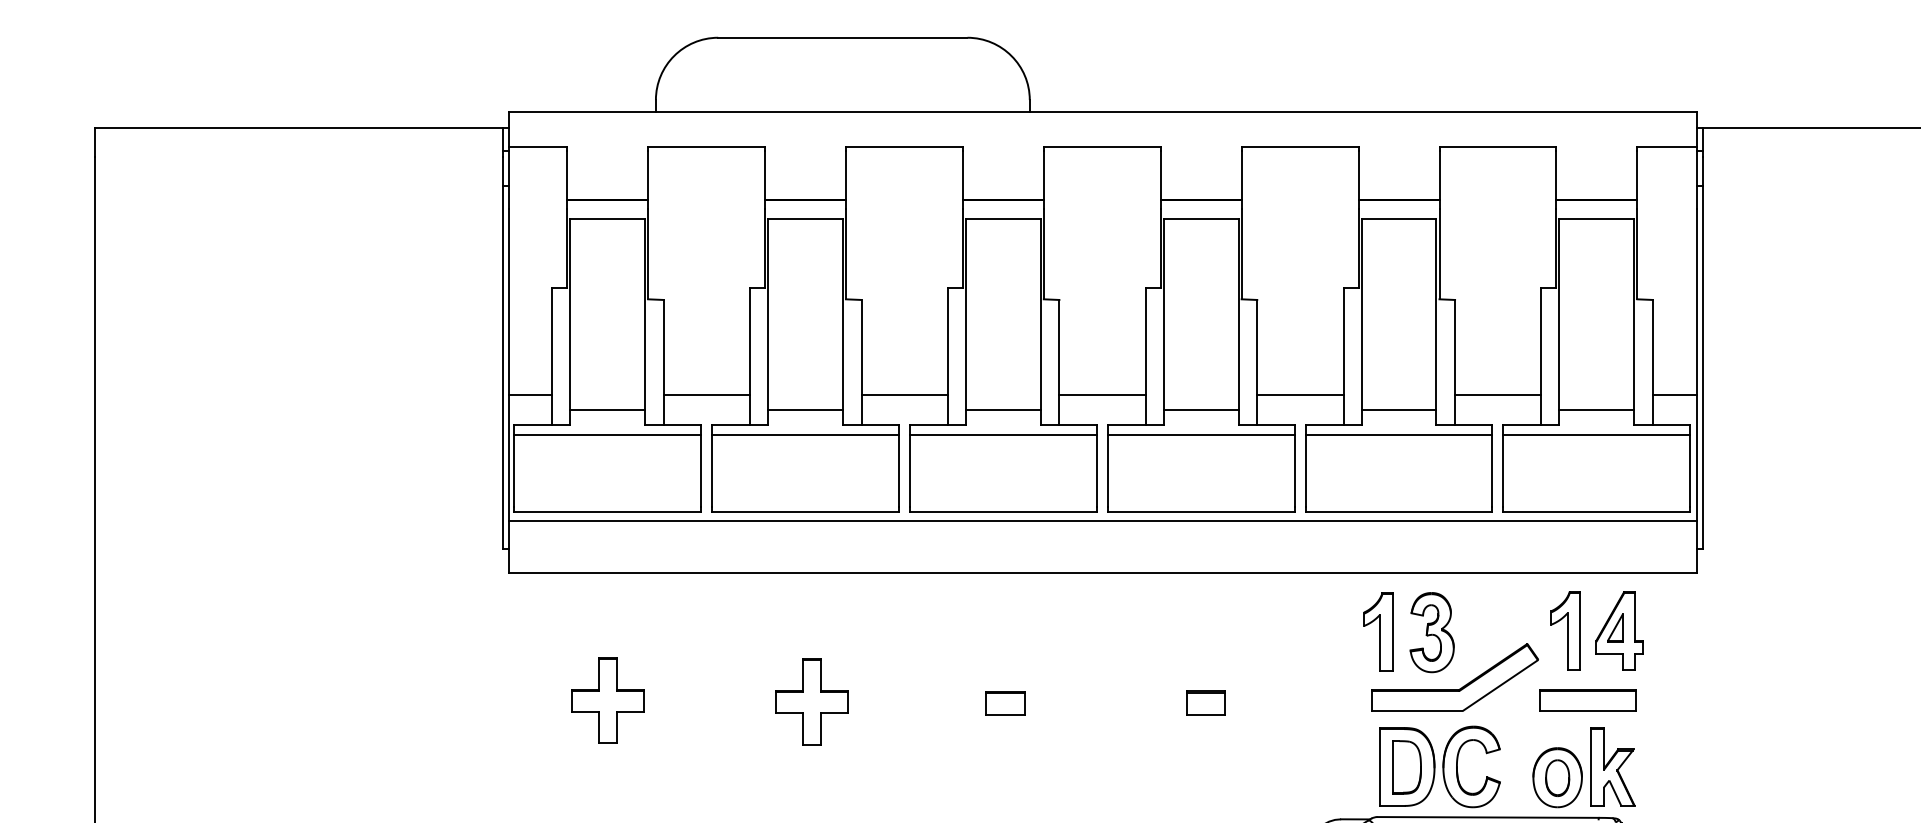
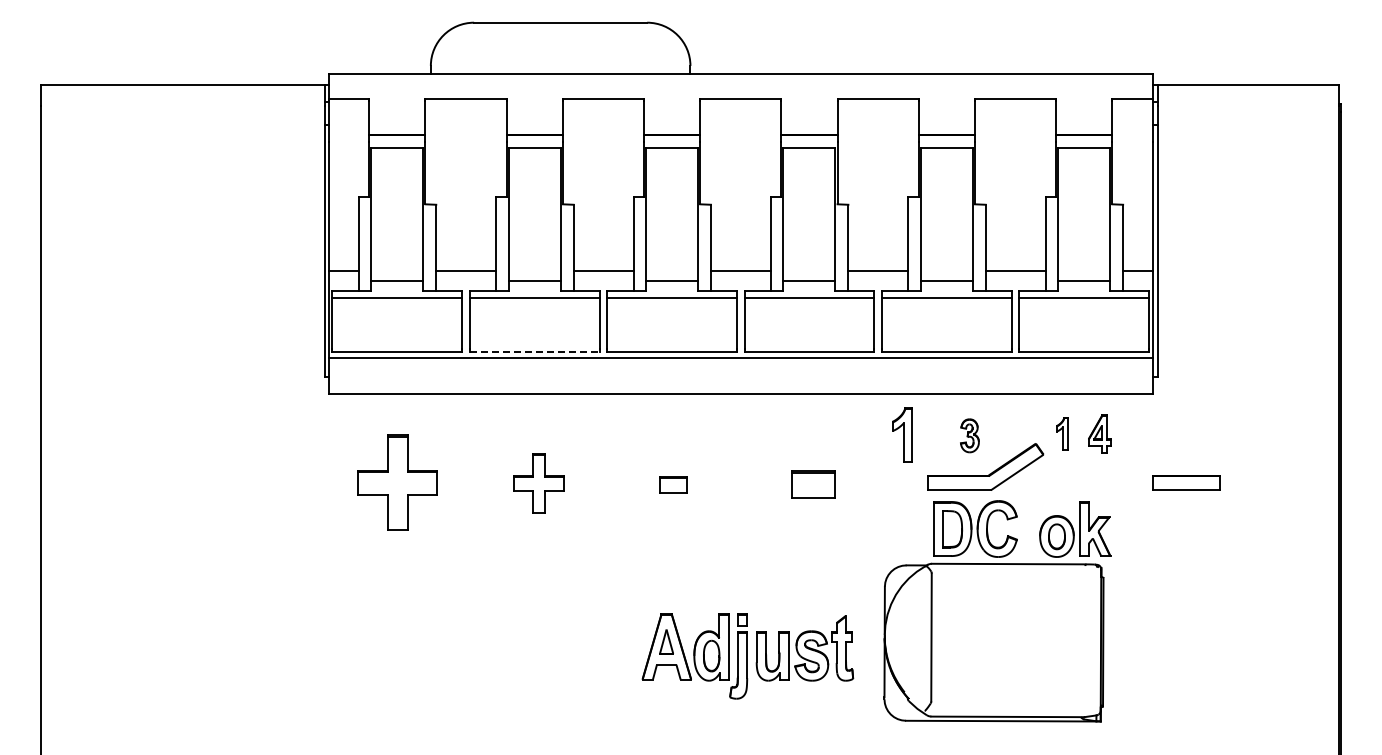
line: (805, 511) -> (534, 351), solid -> dashed
part: (1565, 629) -> (1062, 433), size x0.6
part: (1618, 629) -> (1099, 433), size x0.7
part: (1378, 630) -> (902, 434), moved
part: (1431, 632) -> (969, 435), size x0.6
part: (607, 699) -> (397, 482), size x1.6
part: (1588, 699) -> (1186, 482), moved
part: (1205, 702) -> (812, 484), size x1.6

